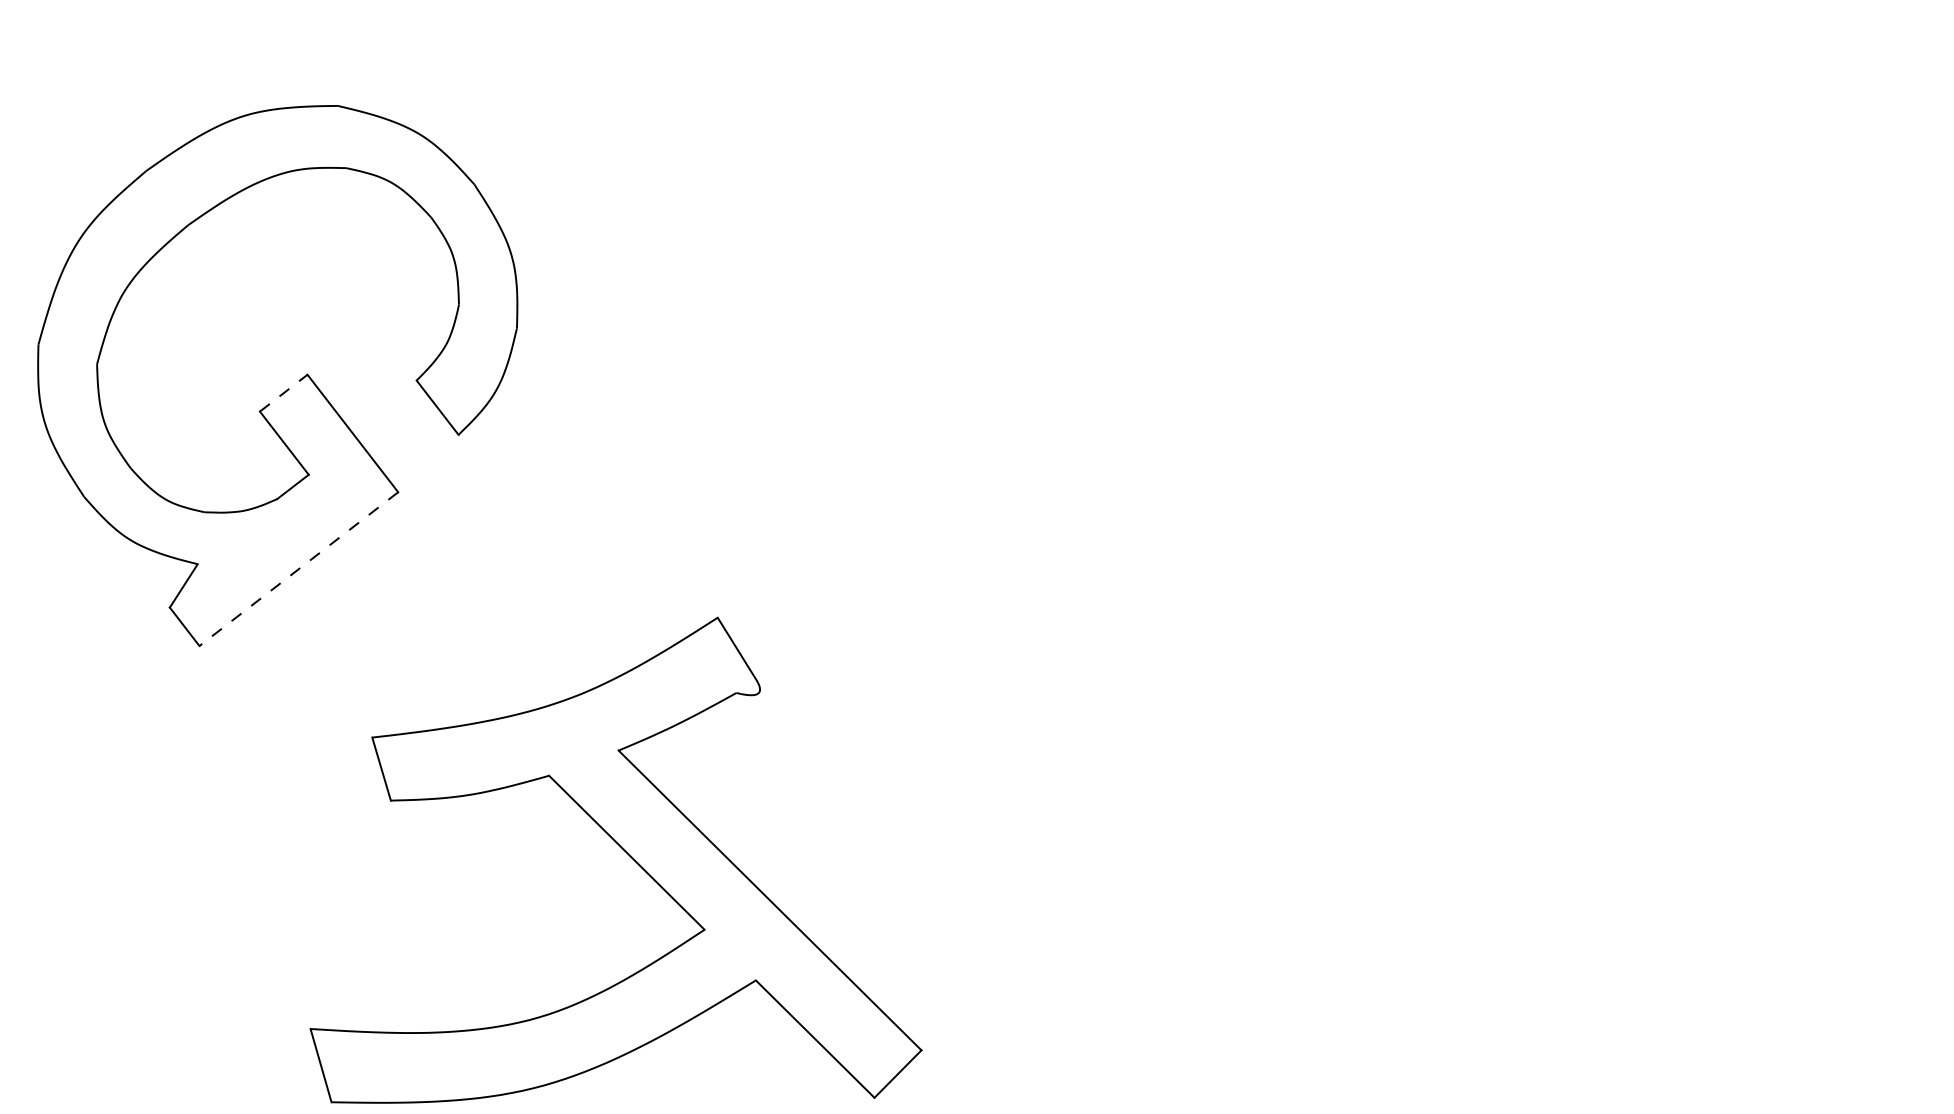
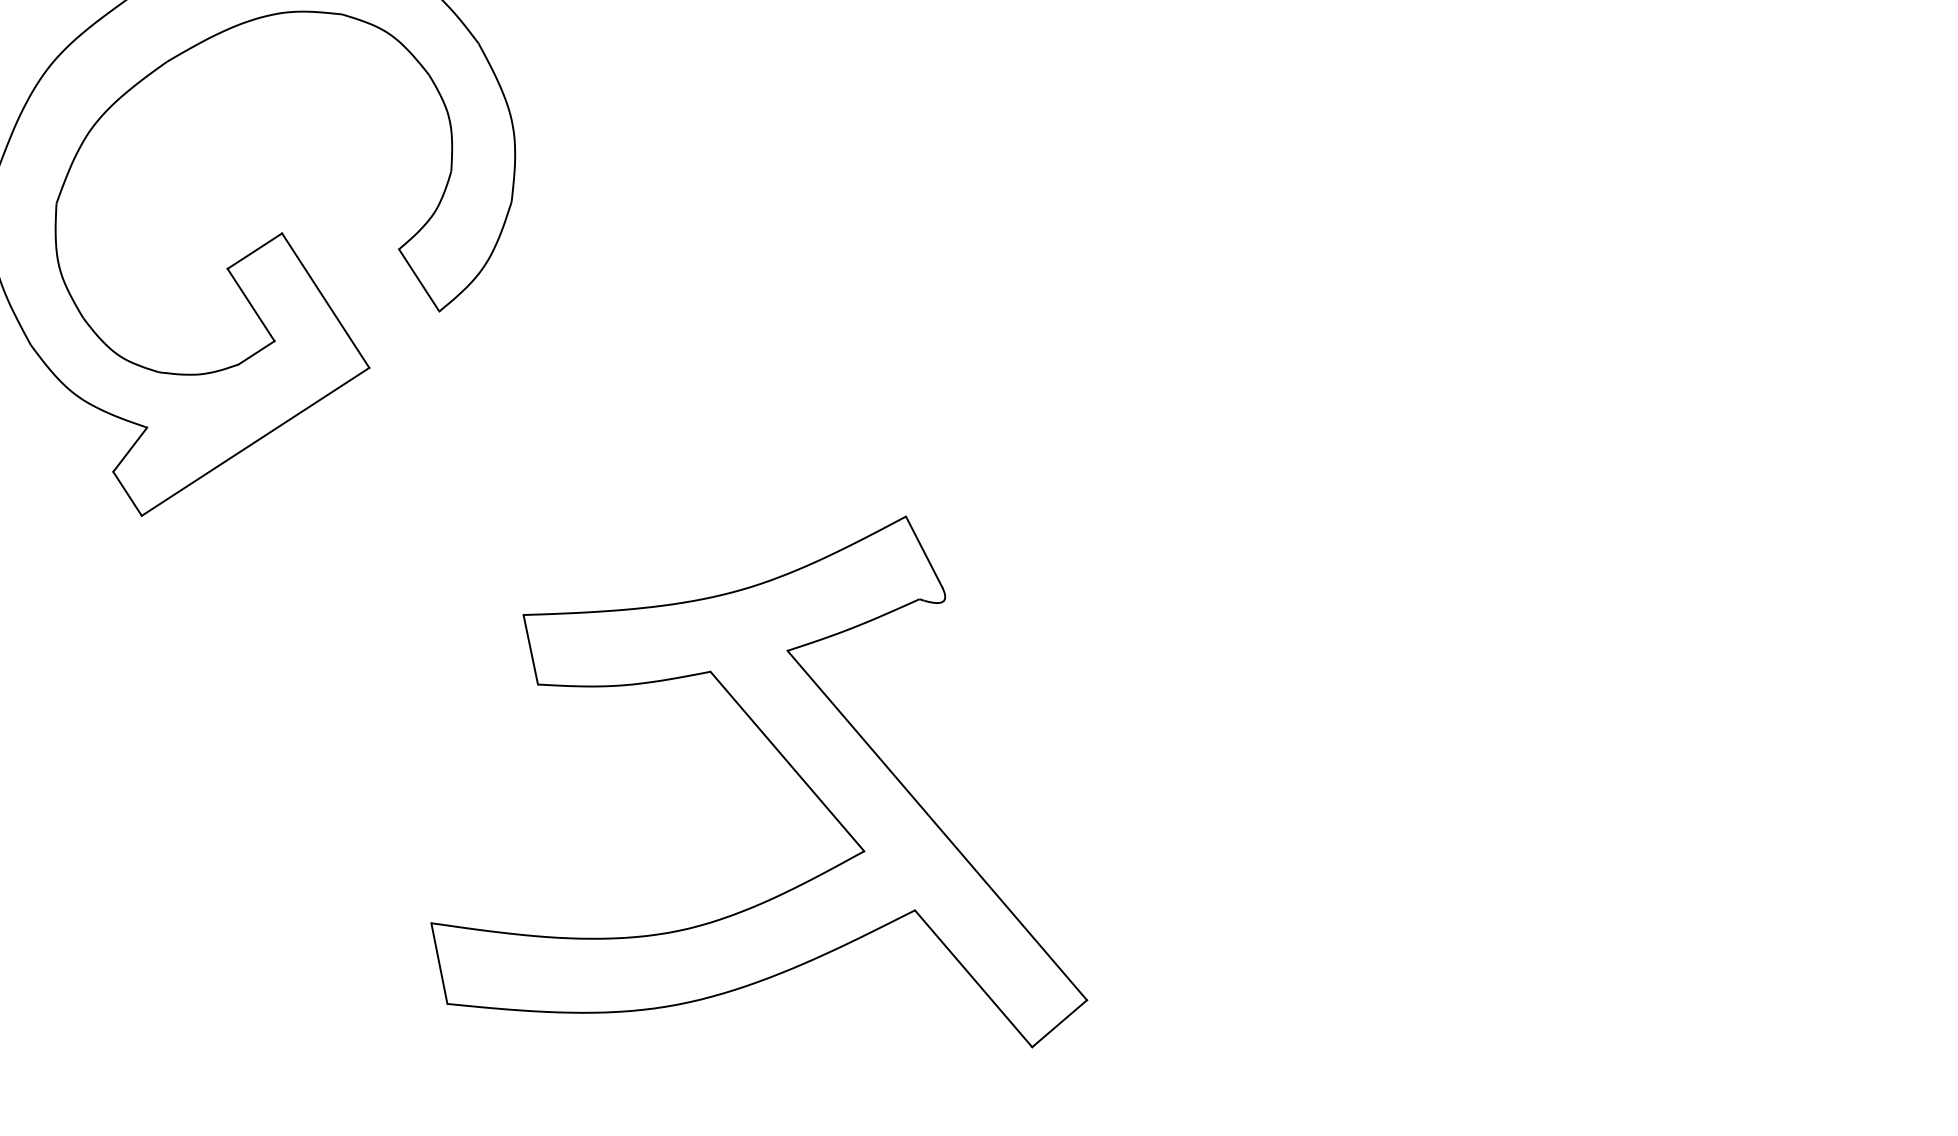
line: (284, 392) -> (255, 250), dashed -> solid
line: (298, 569) -> (255, 442), dashed -> solid
part: (623, 850) -> (783, 758), moved

